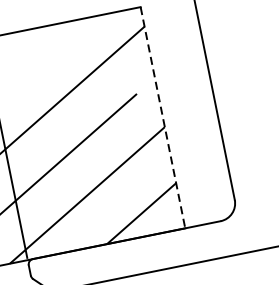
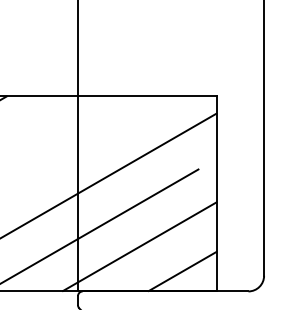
line: (163, 117) -> (217, 193), dashed -> solid

